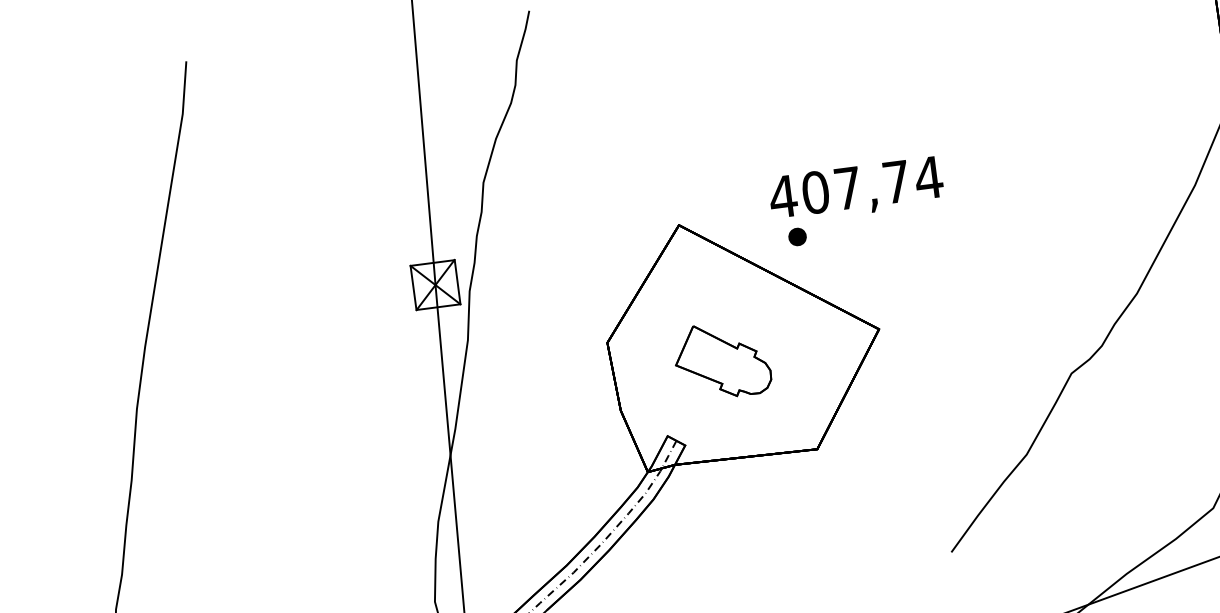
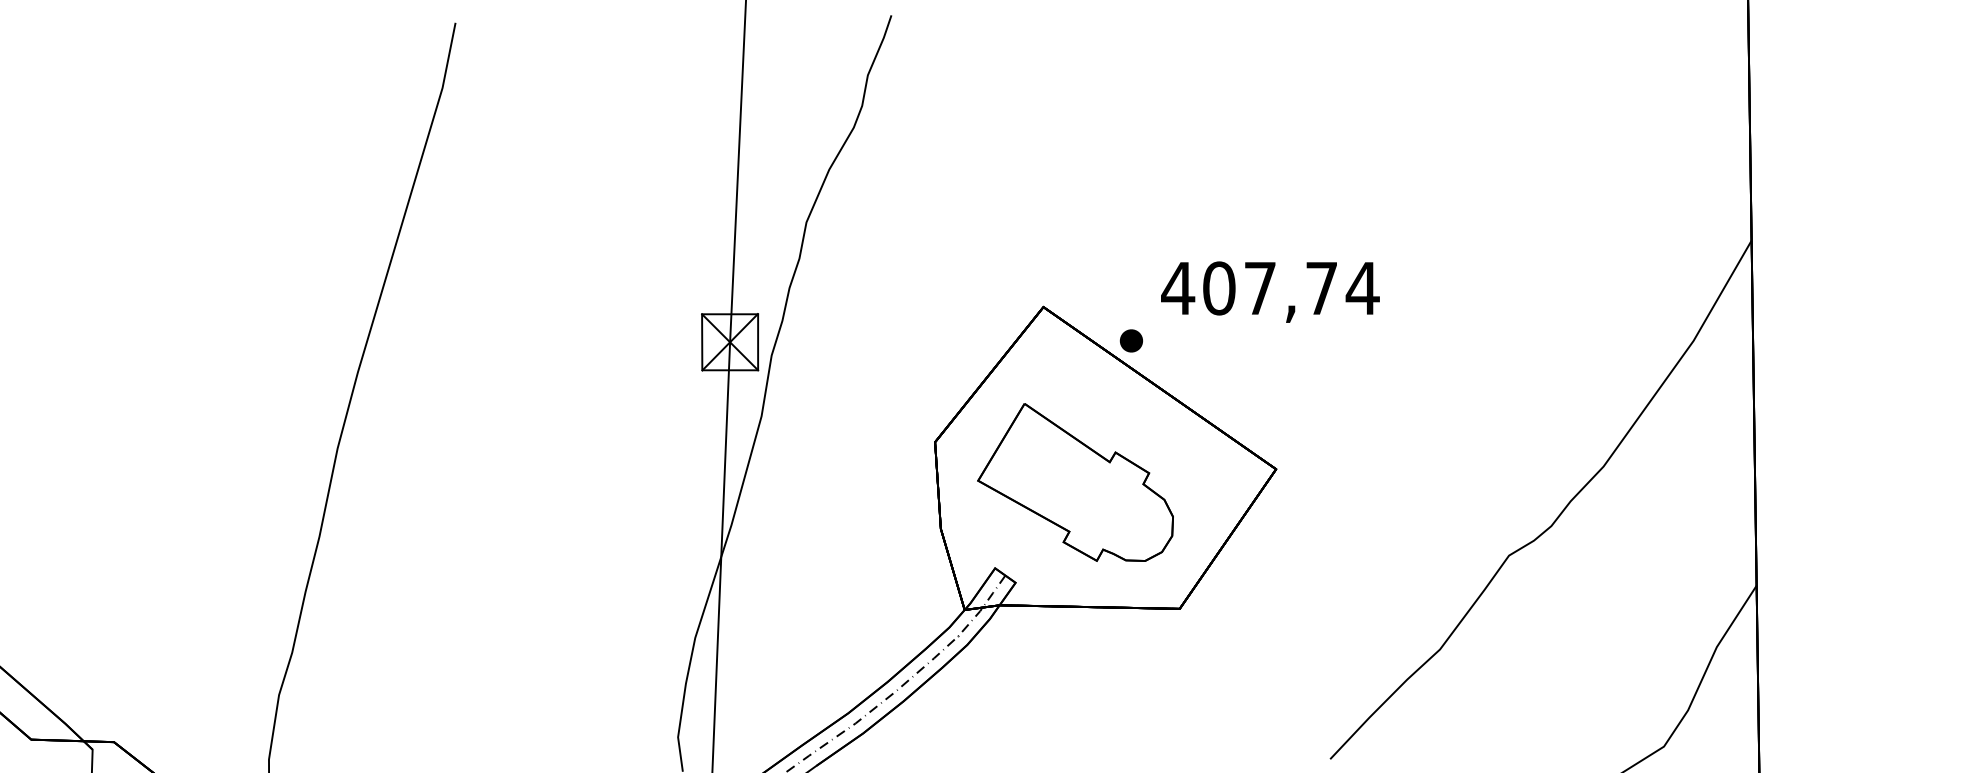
part: (796, 236) -> (1130, 340), moved
part: (722, 360) -> (1075, 482), size x1.67

